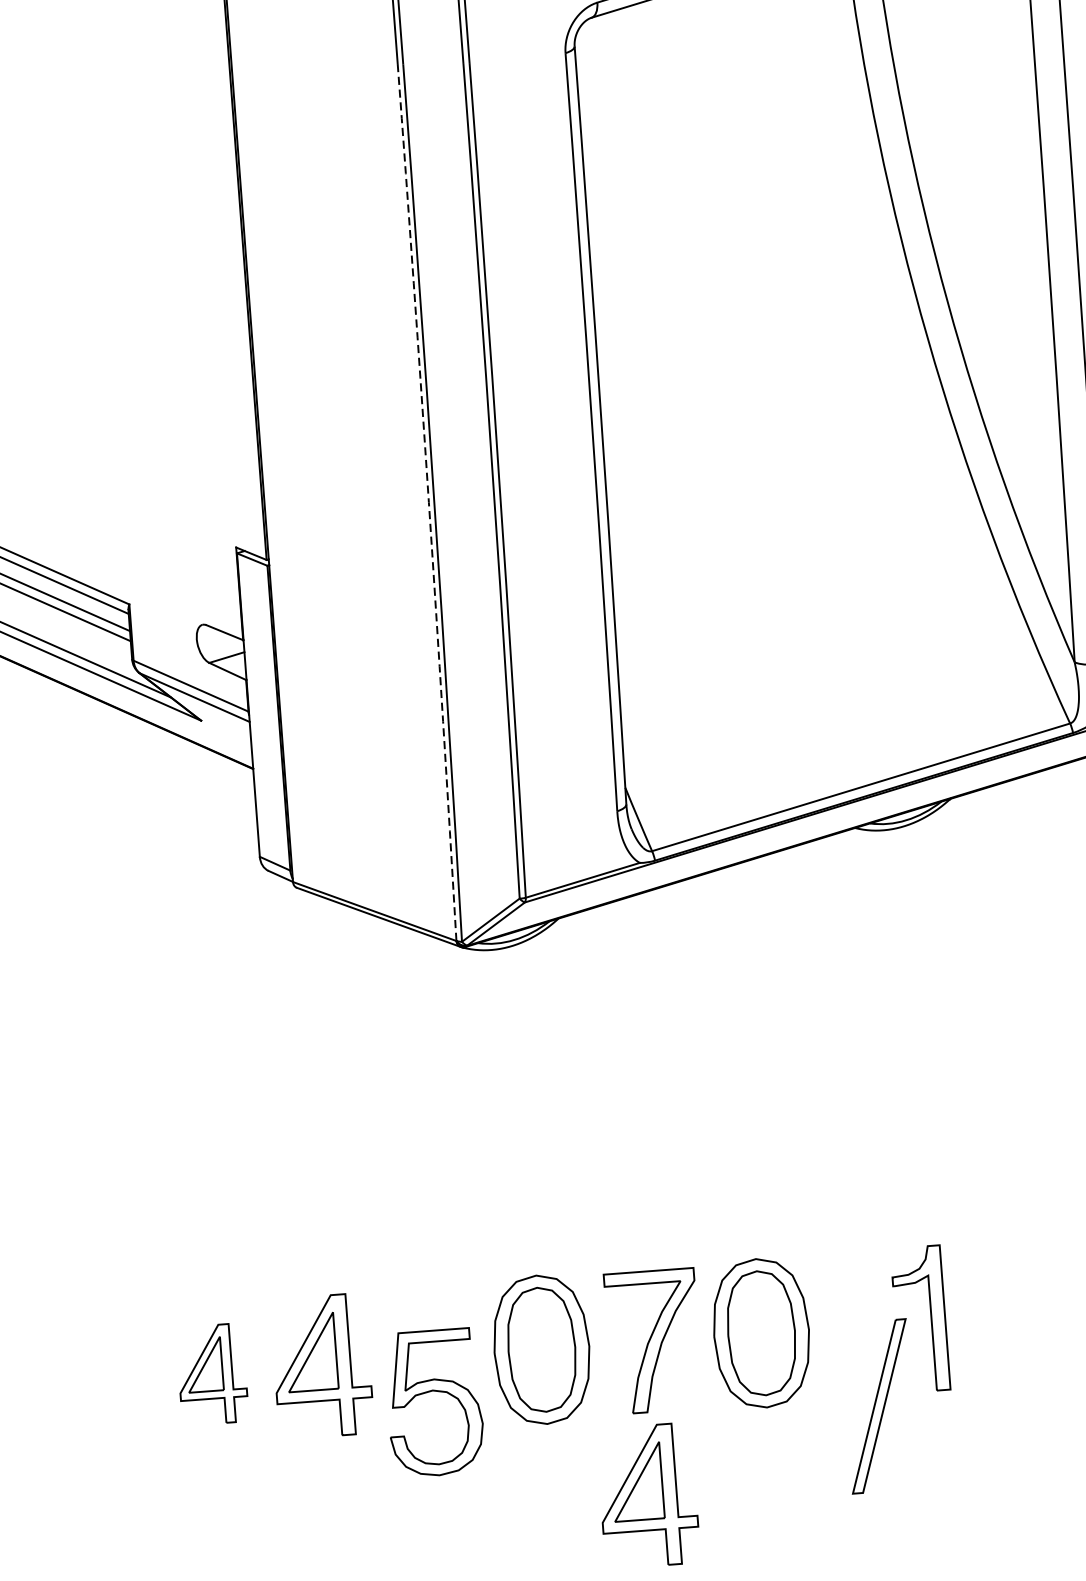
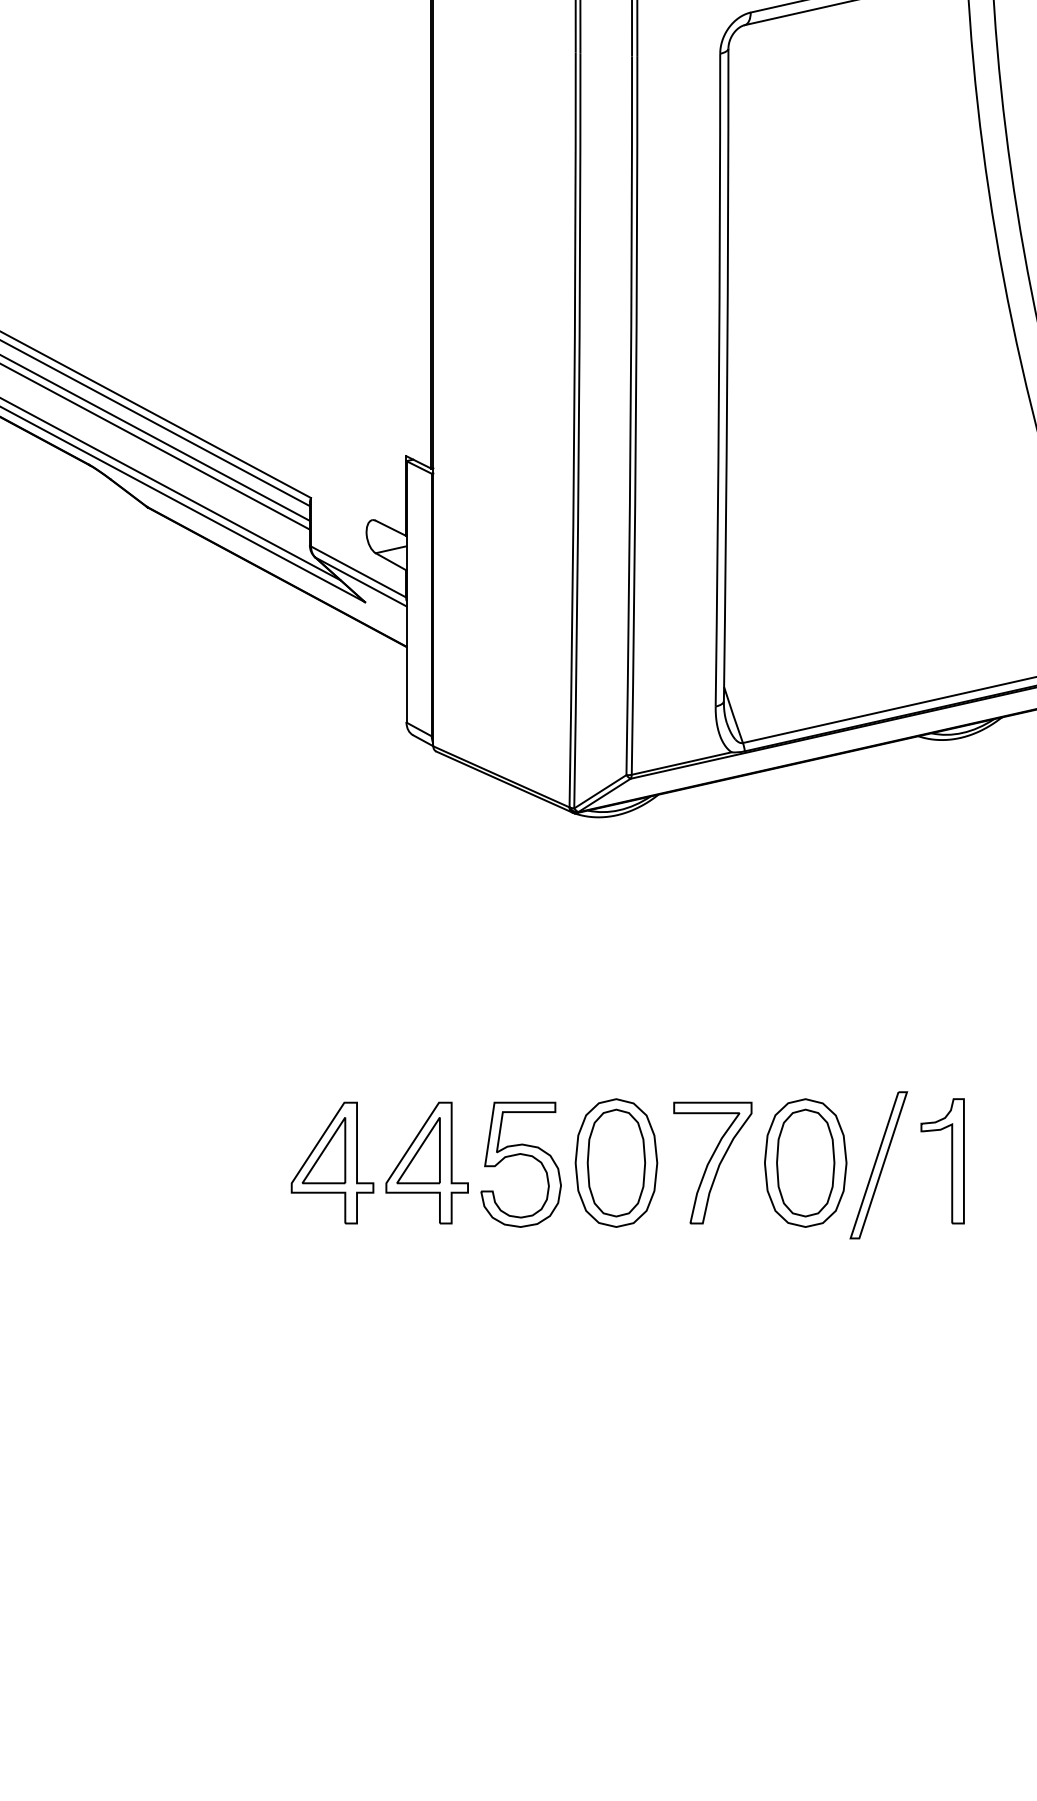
arc: (429, 501) -> (574, 429), dashed -> solid
part: (212, 1373) -> (332, 1162), size x1.43
part: (434, 1392) -> (521, 1155), moved
part: (878, 1406) -> (878, 1165), moved
part: (647, 1495) -> (697, 1294), removed

